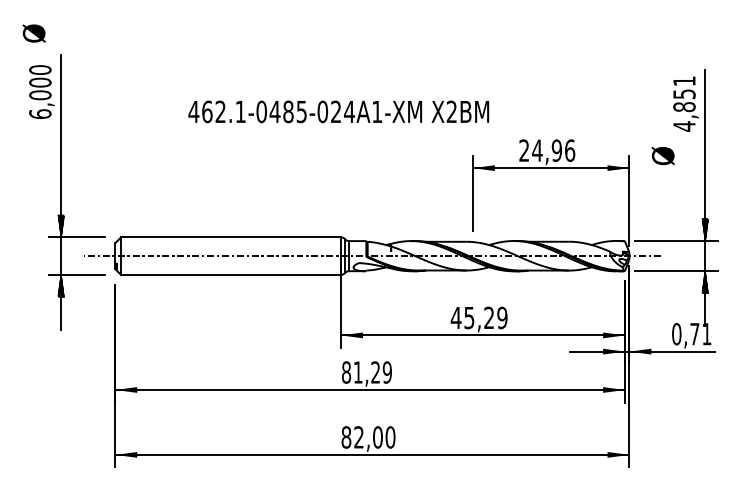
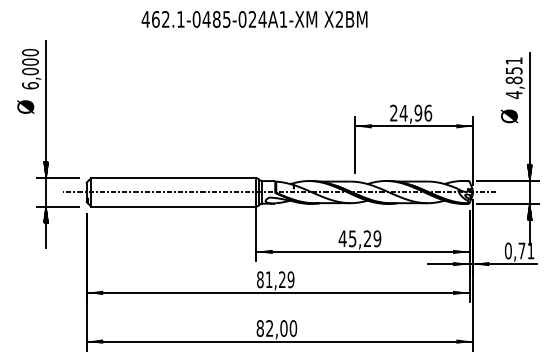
text: (33, 33) -> (25, 107), moved
text: (338, 111) -> (254, 19), moved
text: (662, 156) -> (508, 116), moved

